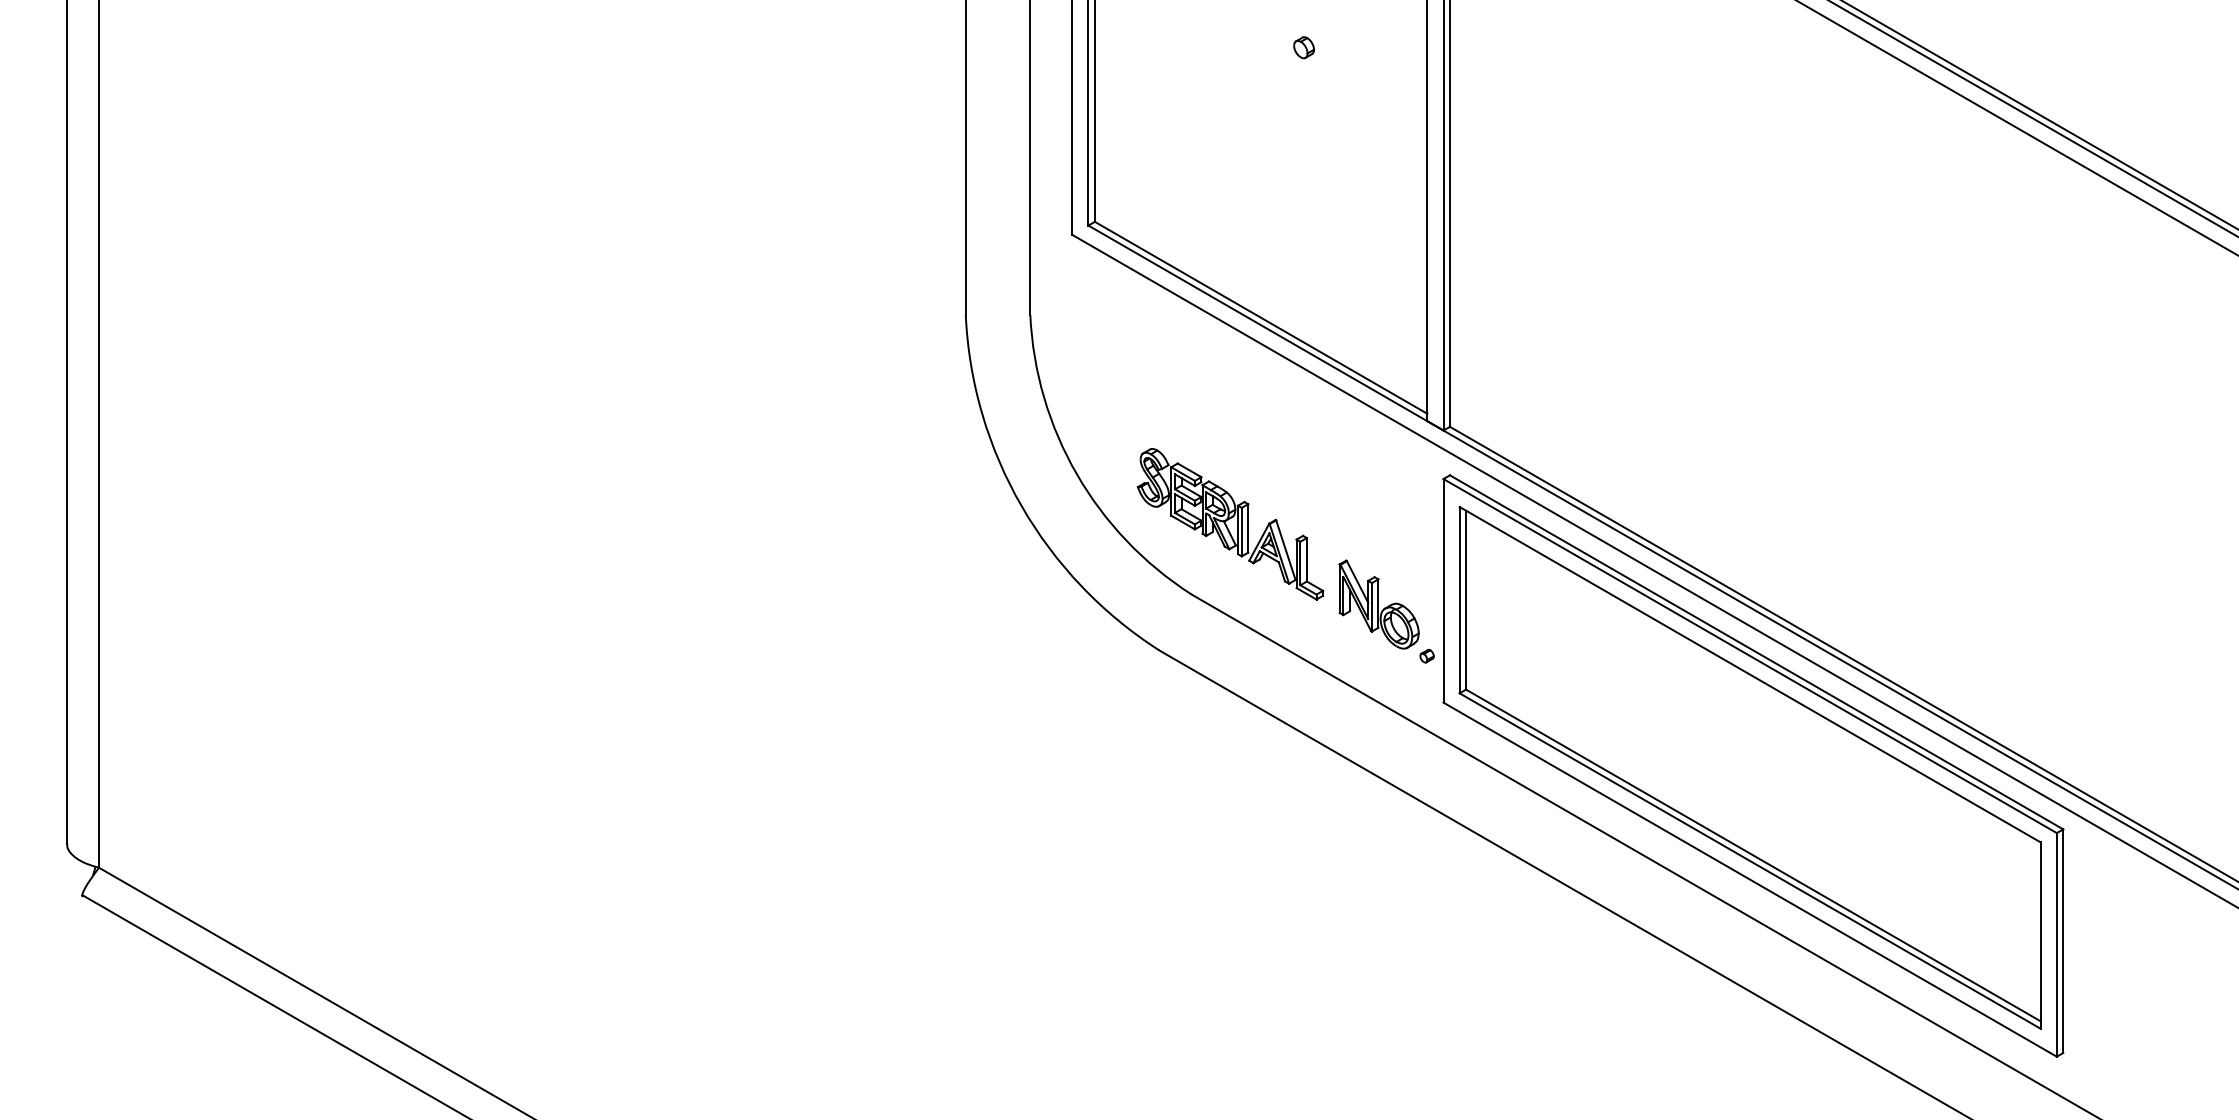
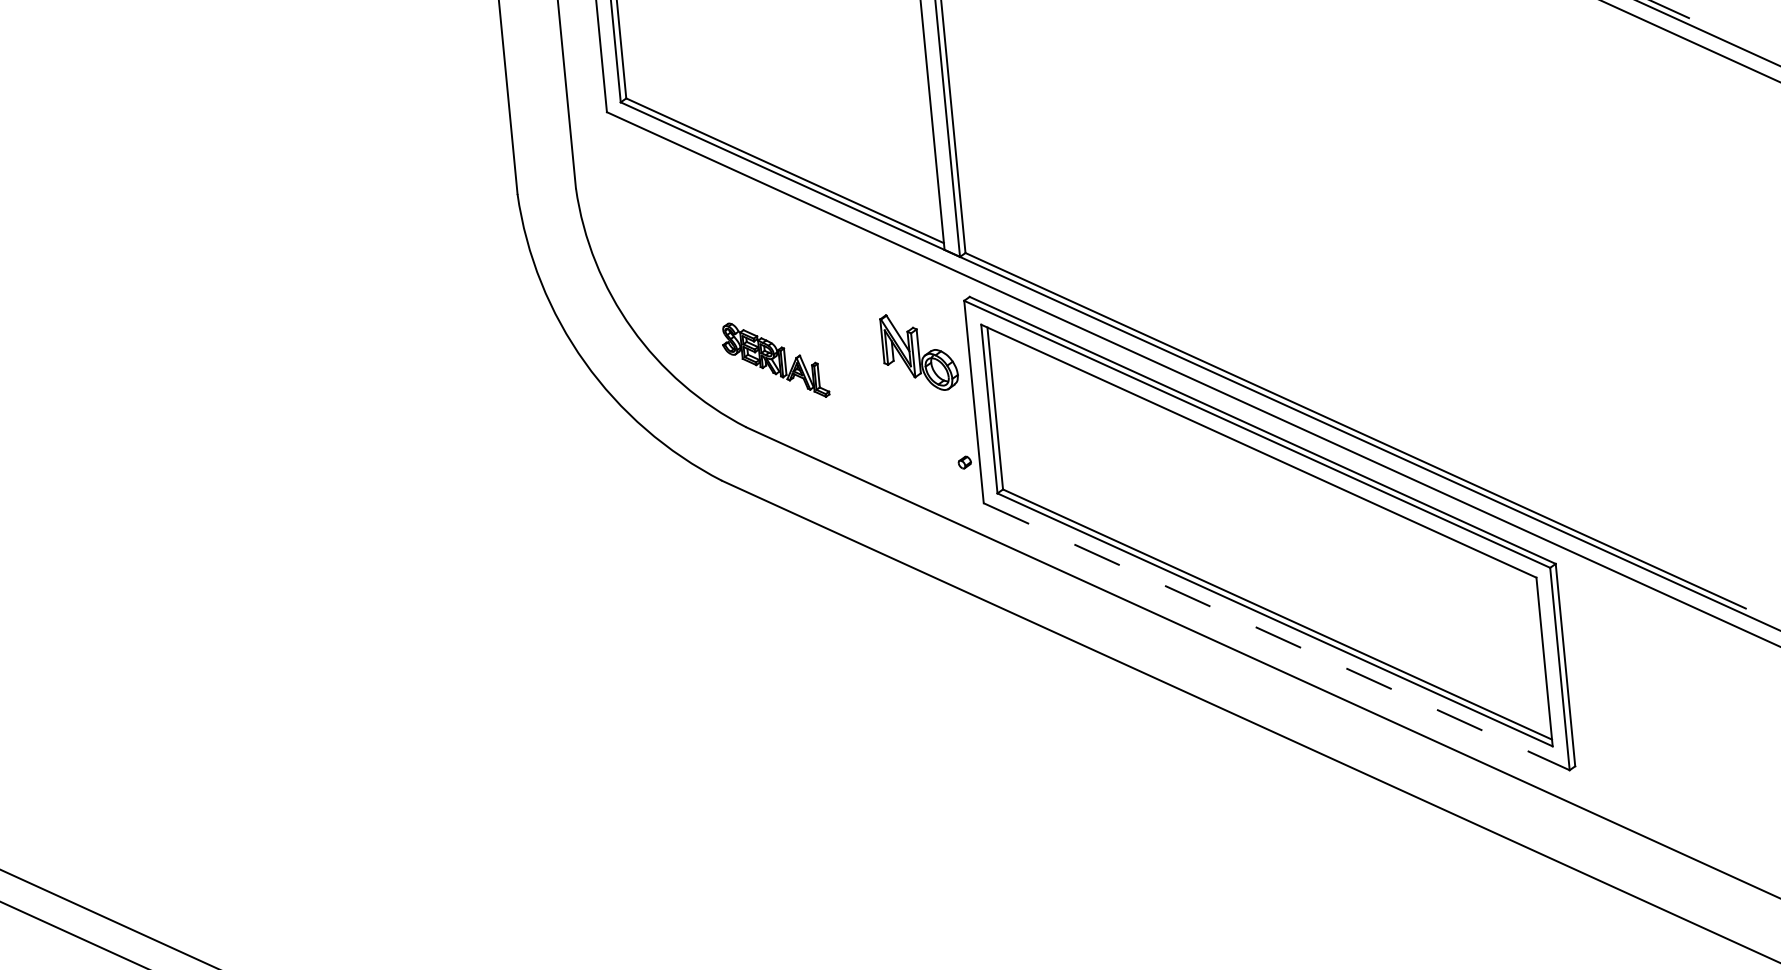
part: (1230, 524) -> (775, 360), size x0.6
part: (1378, 604) -> (918, 352), moved
line: (1750, 879) -> (1276, 636), solid -> dashed

